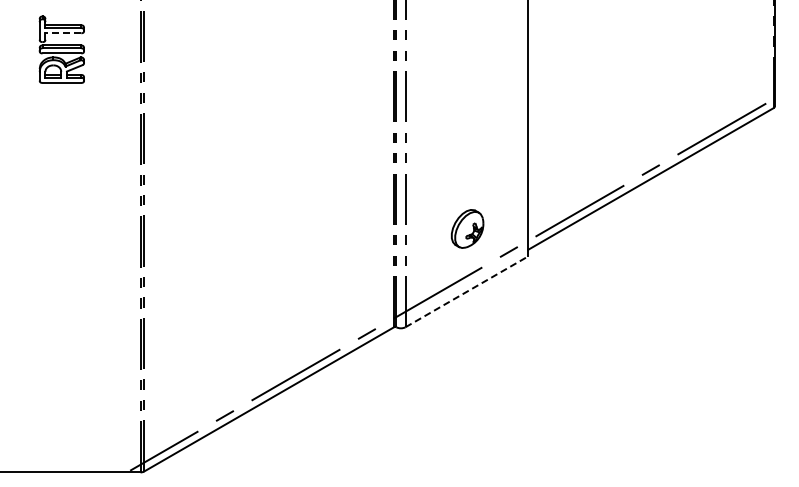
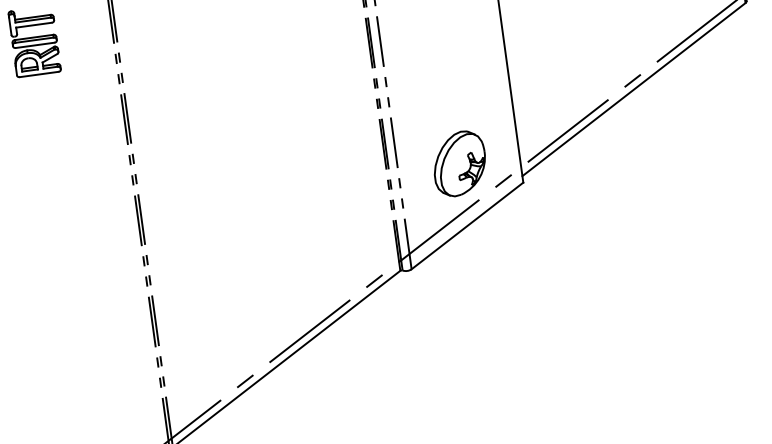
line: (63, 33) -> (34, 25), dashed -> solid
part: (467, 228) -> (459, 163), size x1.67
line: (466, 291) -> (467, 225), dashed -> solid

